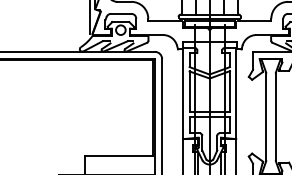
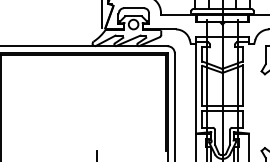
line: (236, 93) -> (249, 87), removed
line: (118, 156) -> (131, 150), removed

